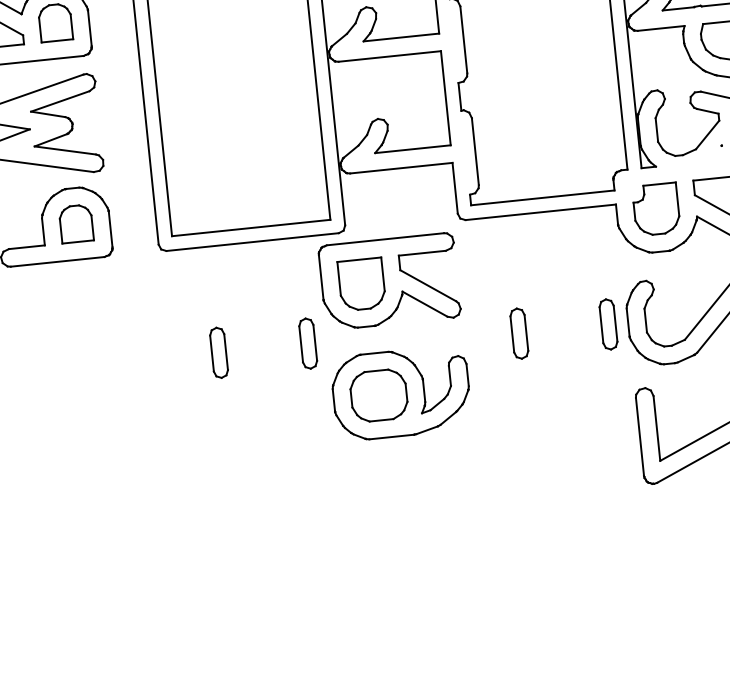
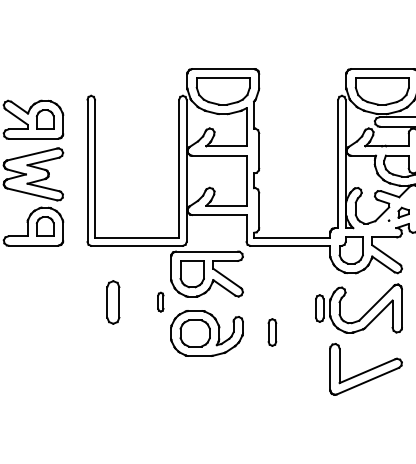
part: (519, 333) -> (272, 332), moved
part: (307, 342) -> (160, 301), size x0.7
part: (219, 351) -> (113, 301), size x1.6

